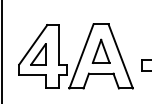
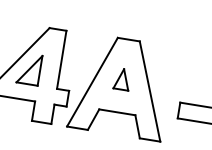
part: (100, 50) -> (121, 78), size x0.6

